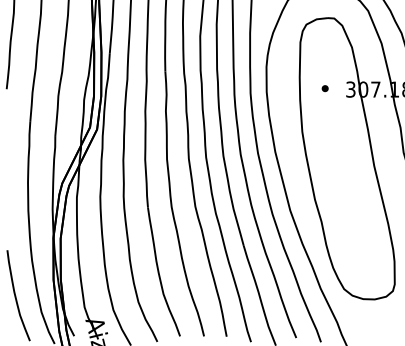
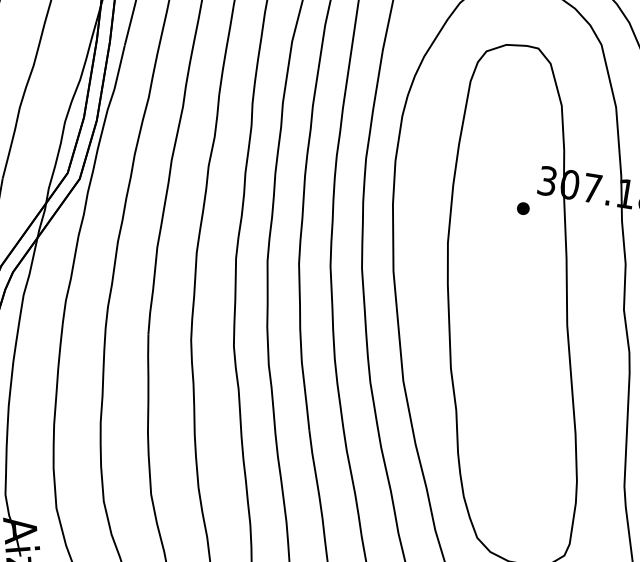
part: (324, 88) -> (522, 208), moved

